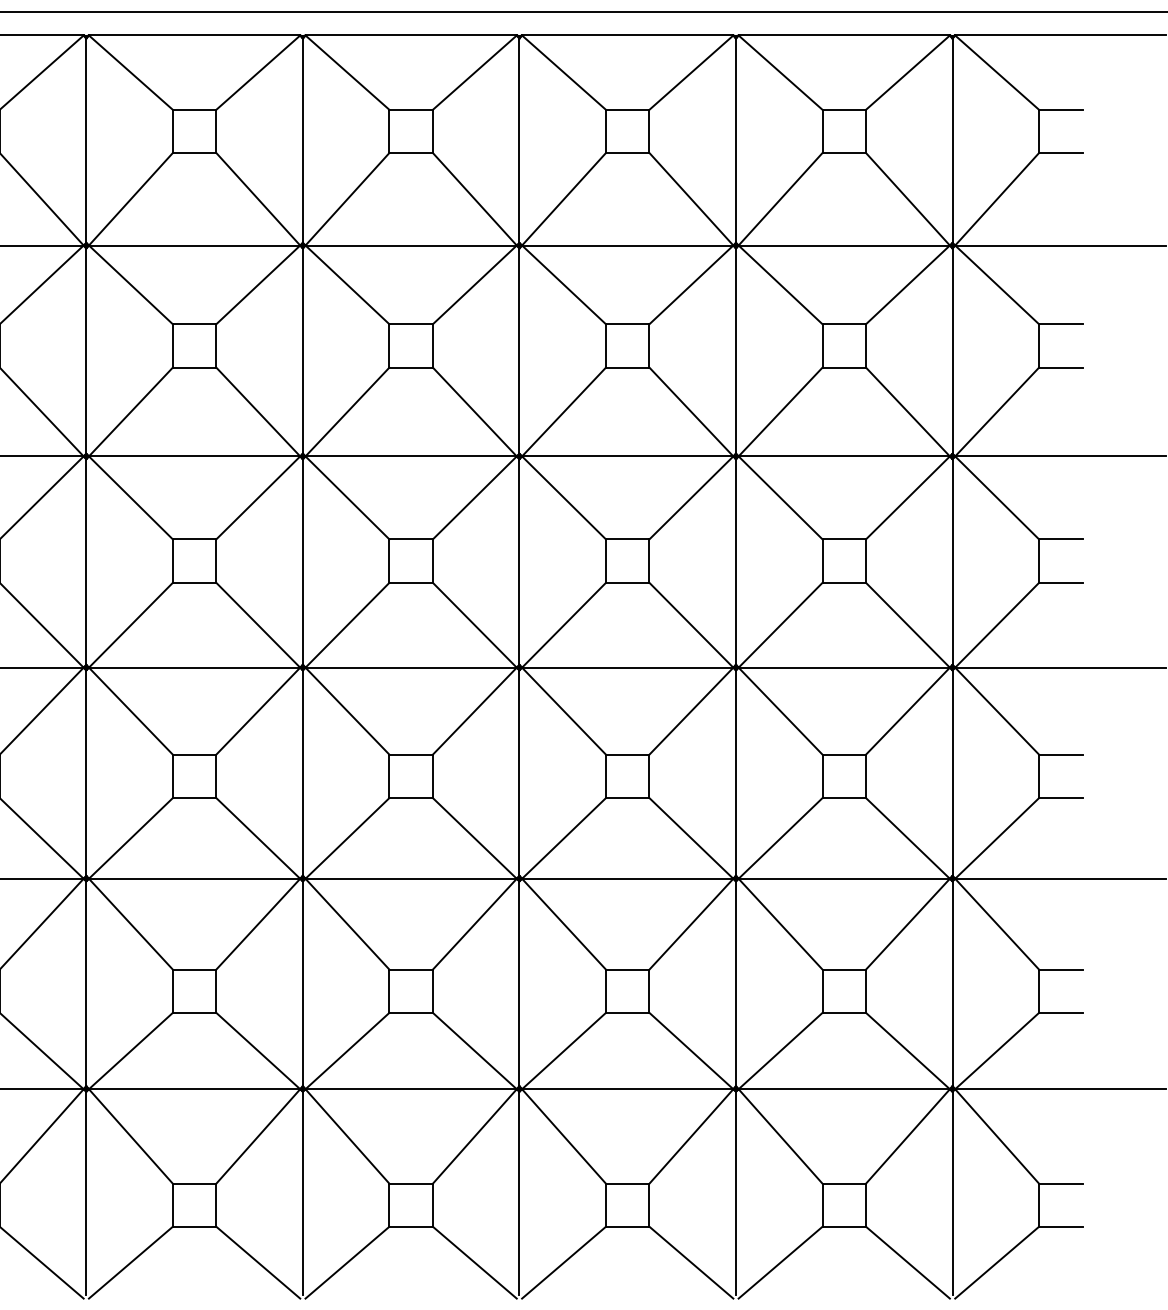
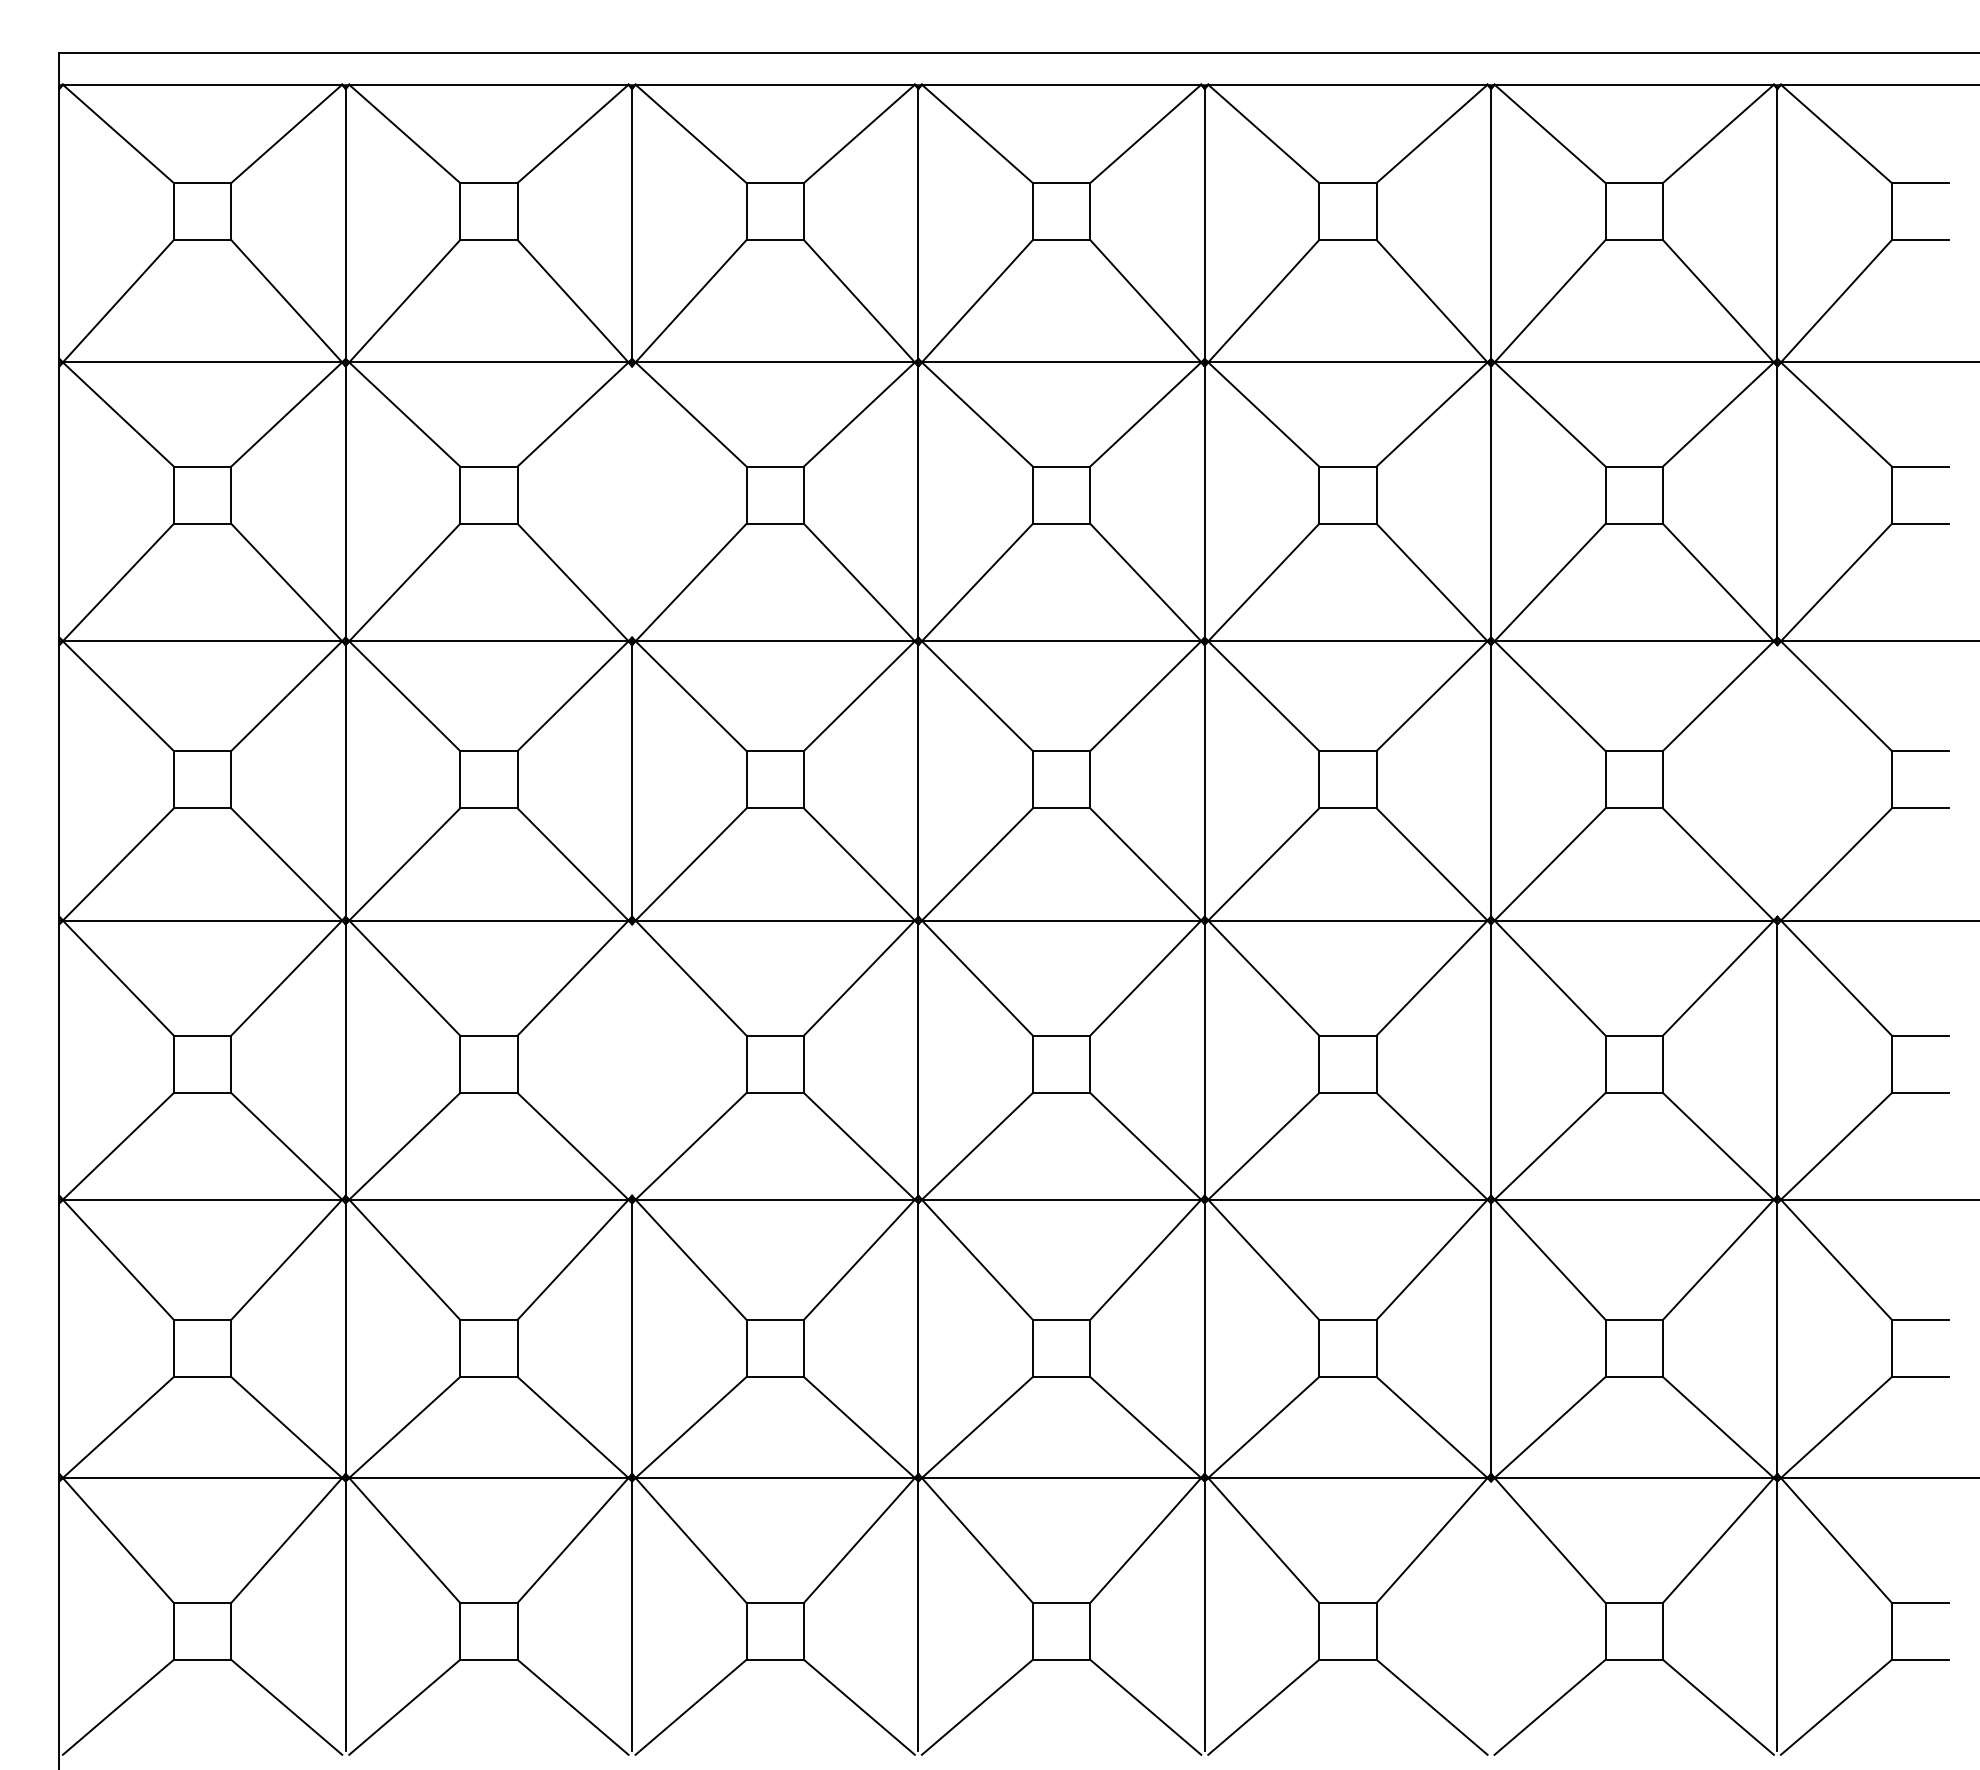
line: (86, 350) -> (632, 501), removed
line: (952, 561) -> (1777, 780), removed
line: (86, 772) -> (632, 1059), removed
line: (736, 1193) -> (1491, 1615), removed

